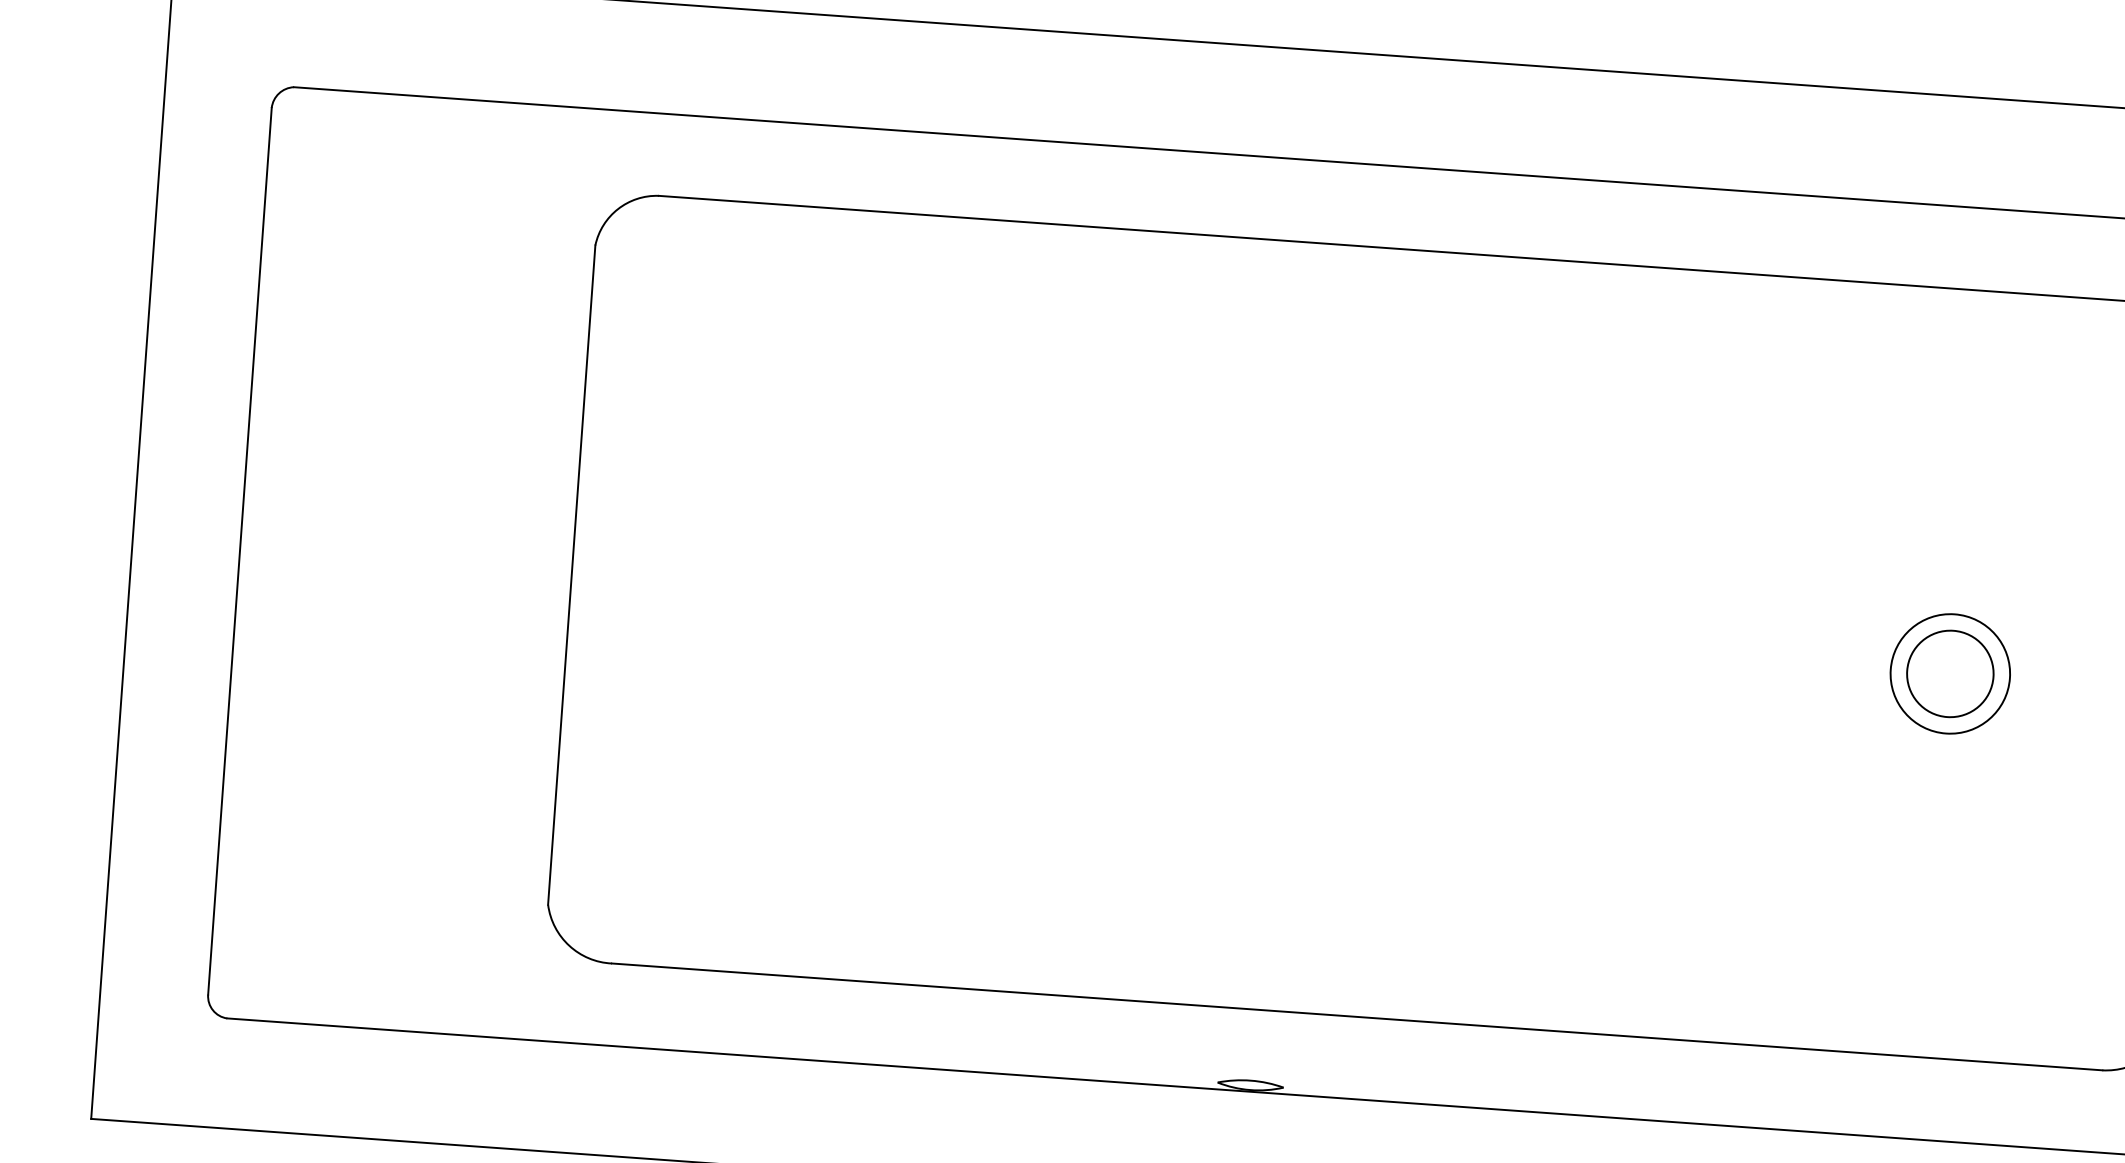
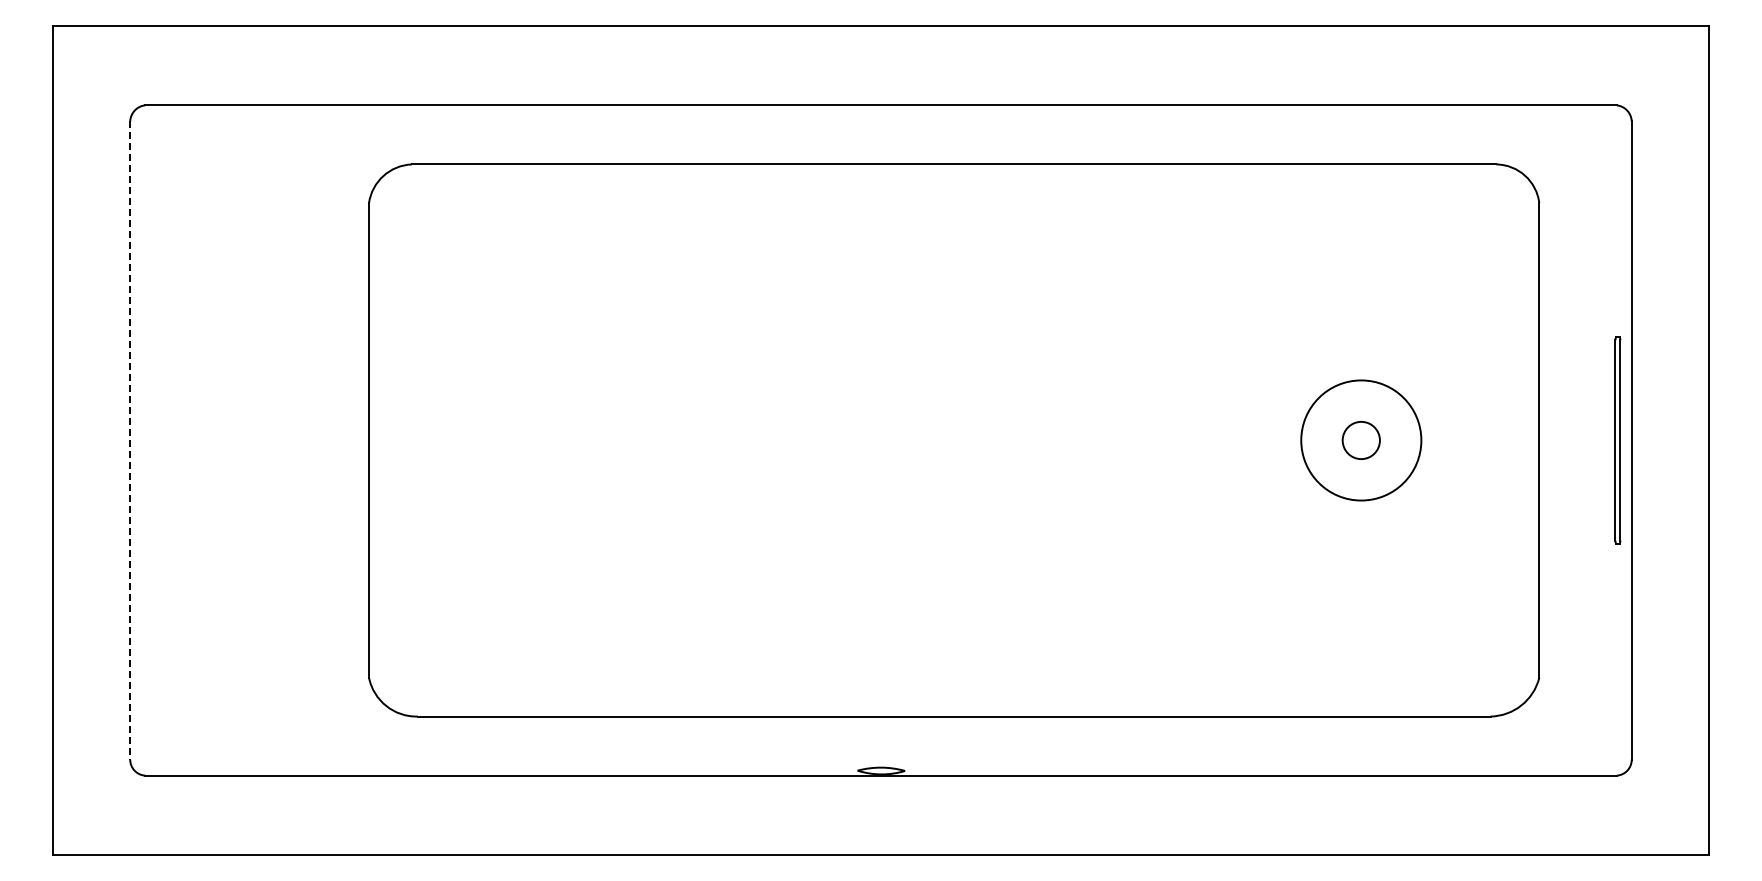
line: (240, 552) -> (130, 441), solid -> dashed
circle: (1950, 673) -> (1361, 440), size x0.6
circle: (1950, 673) -> (1361, 440), size x1.4

